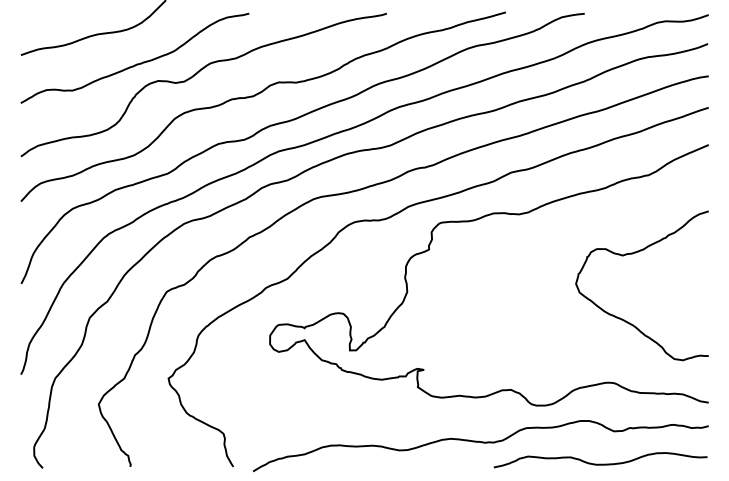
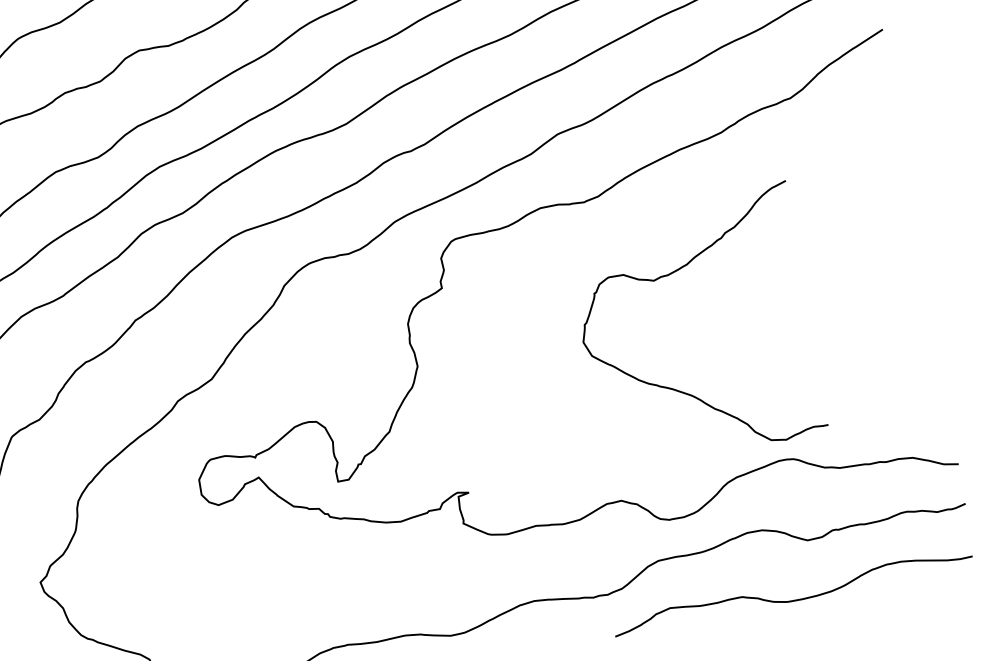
curve: (632, 254) -> (669, 276), moved

